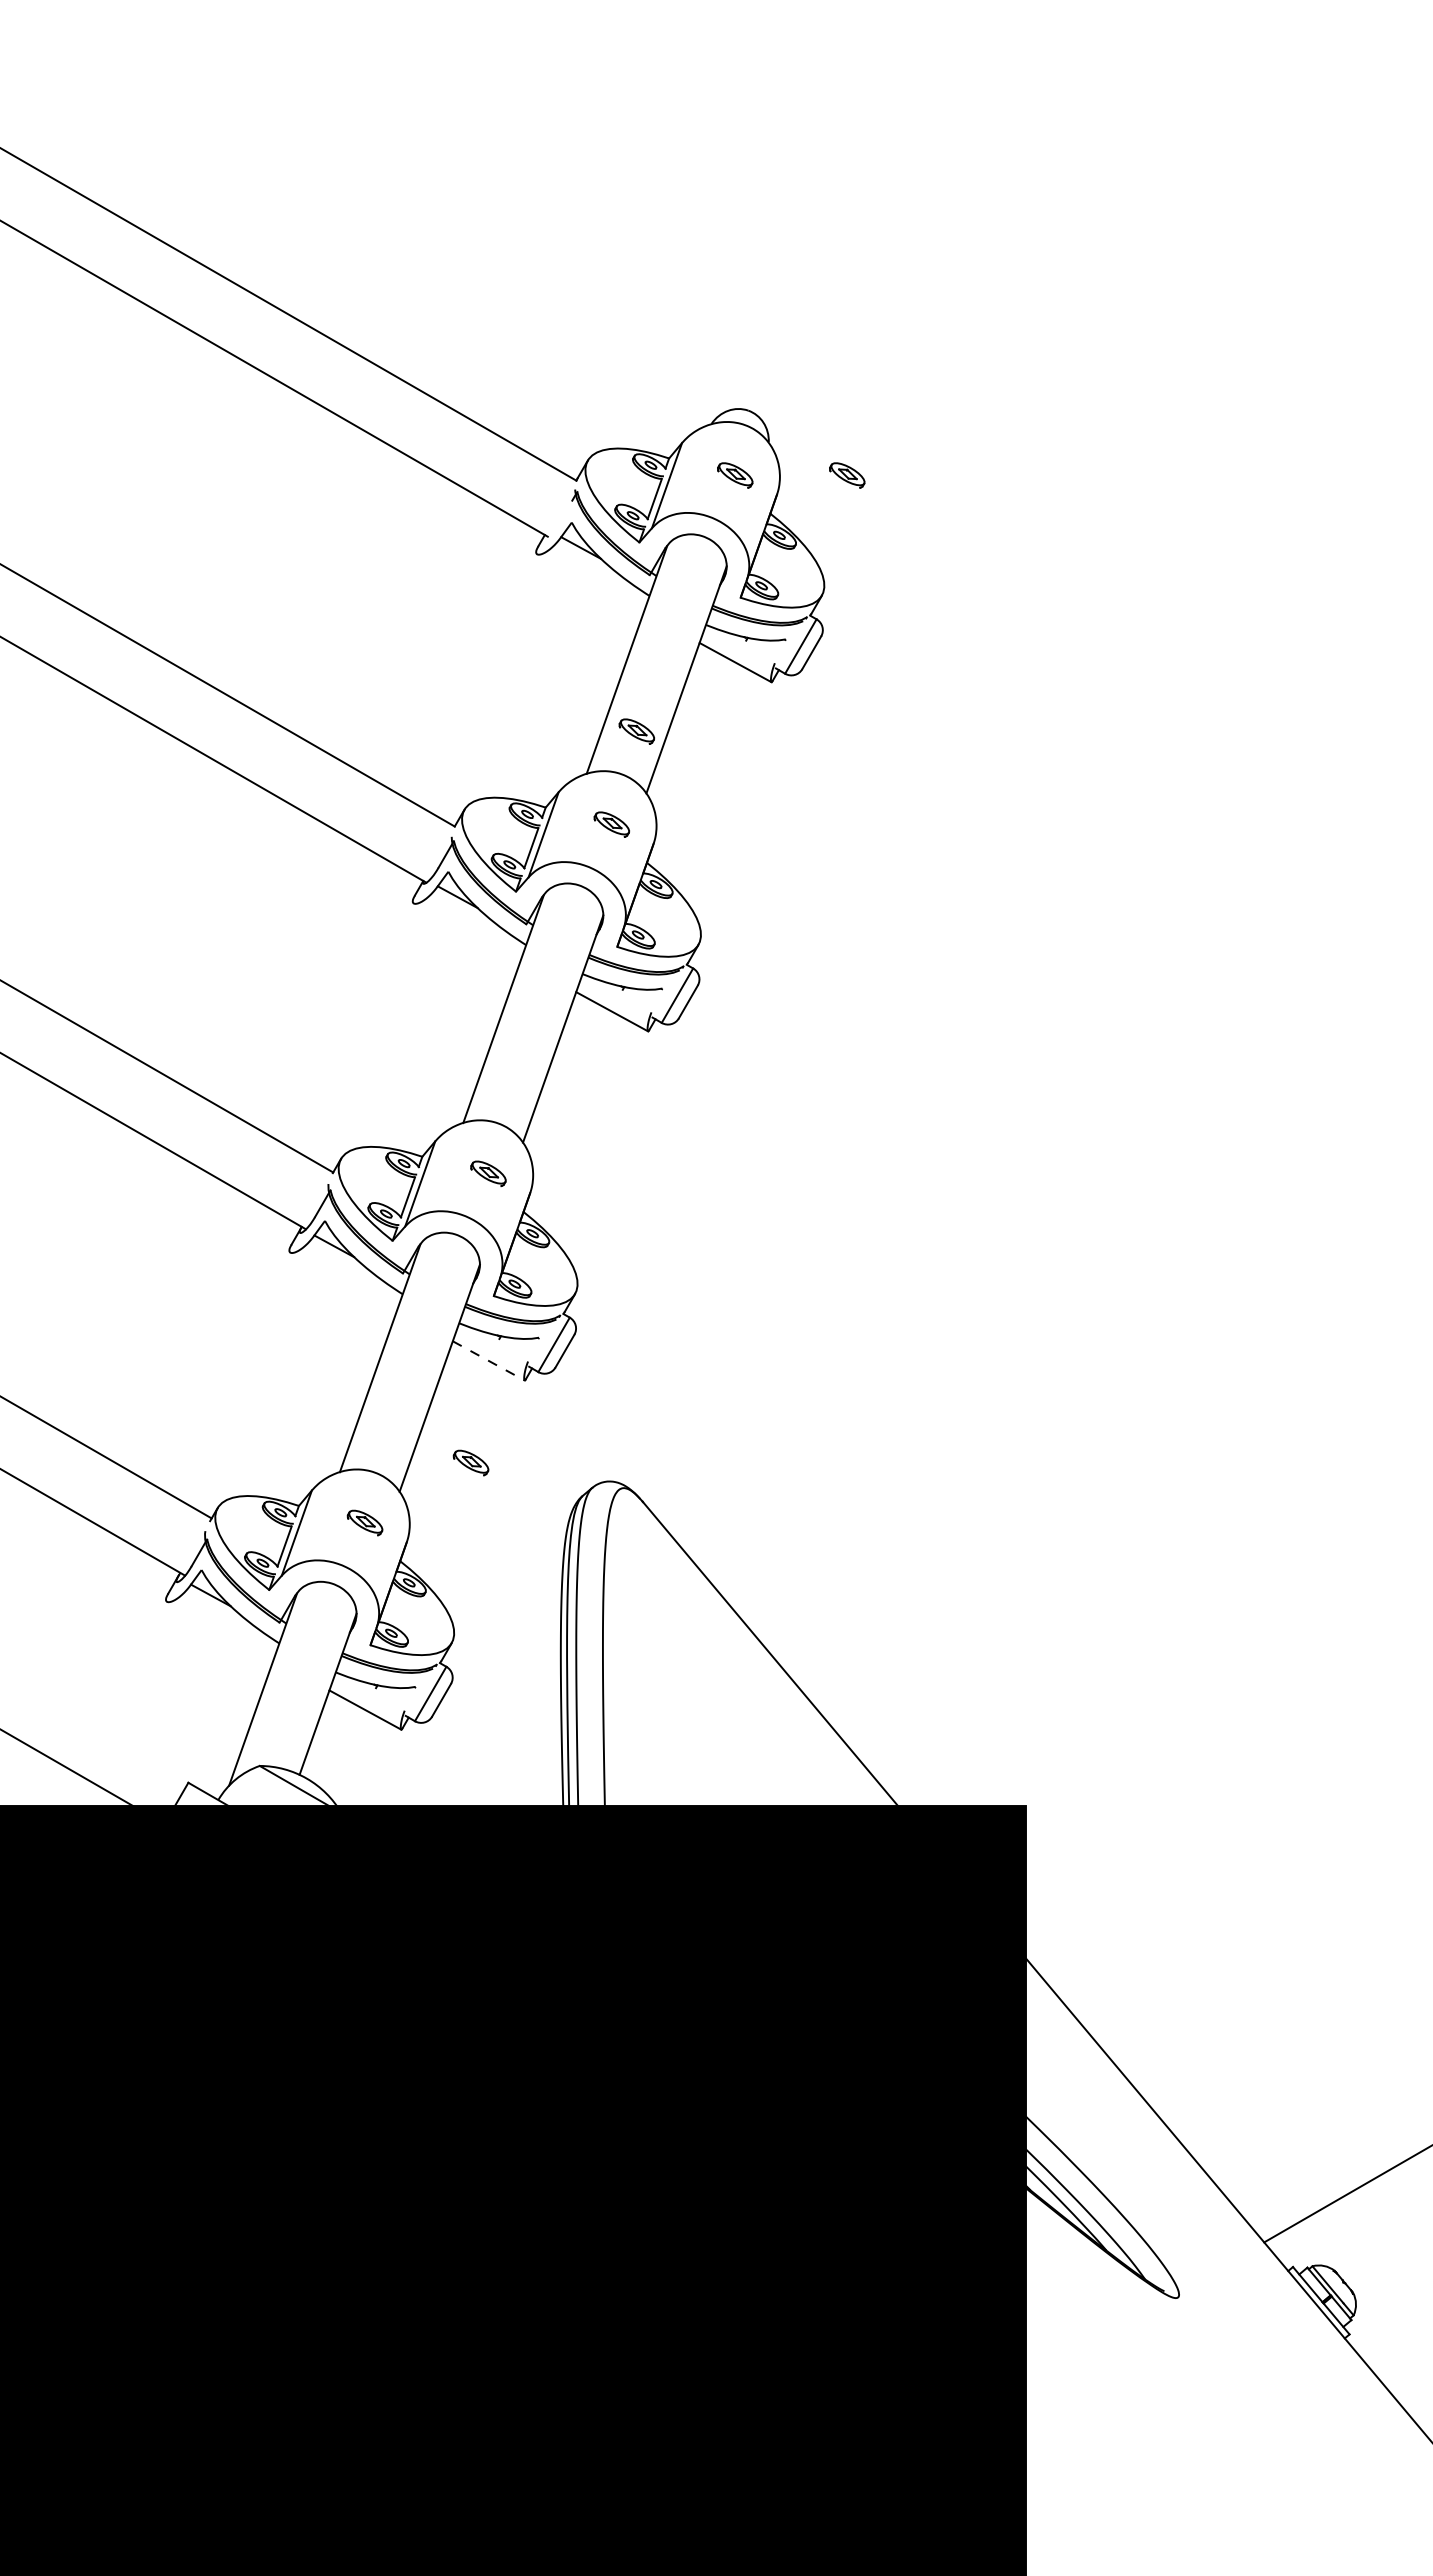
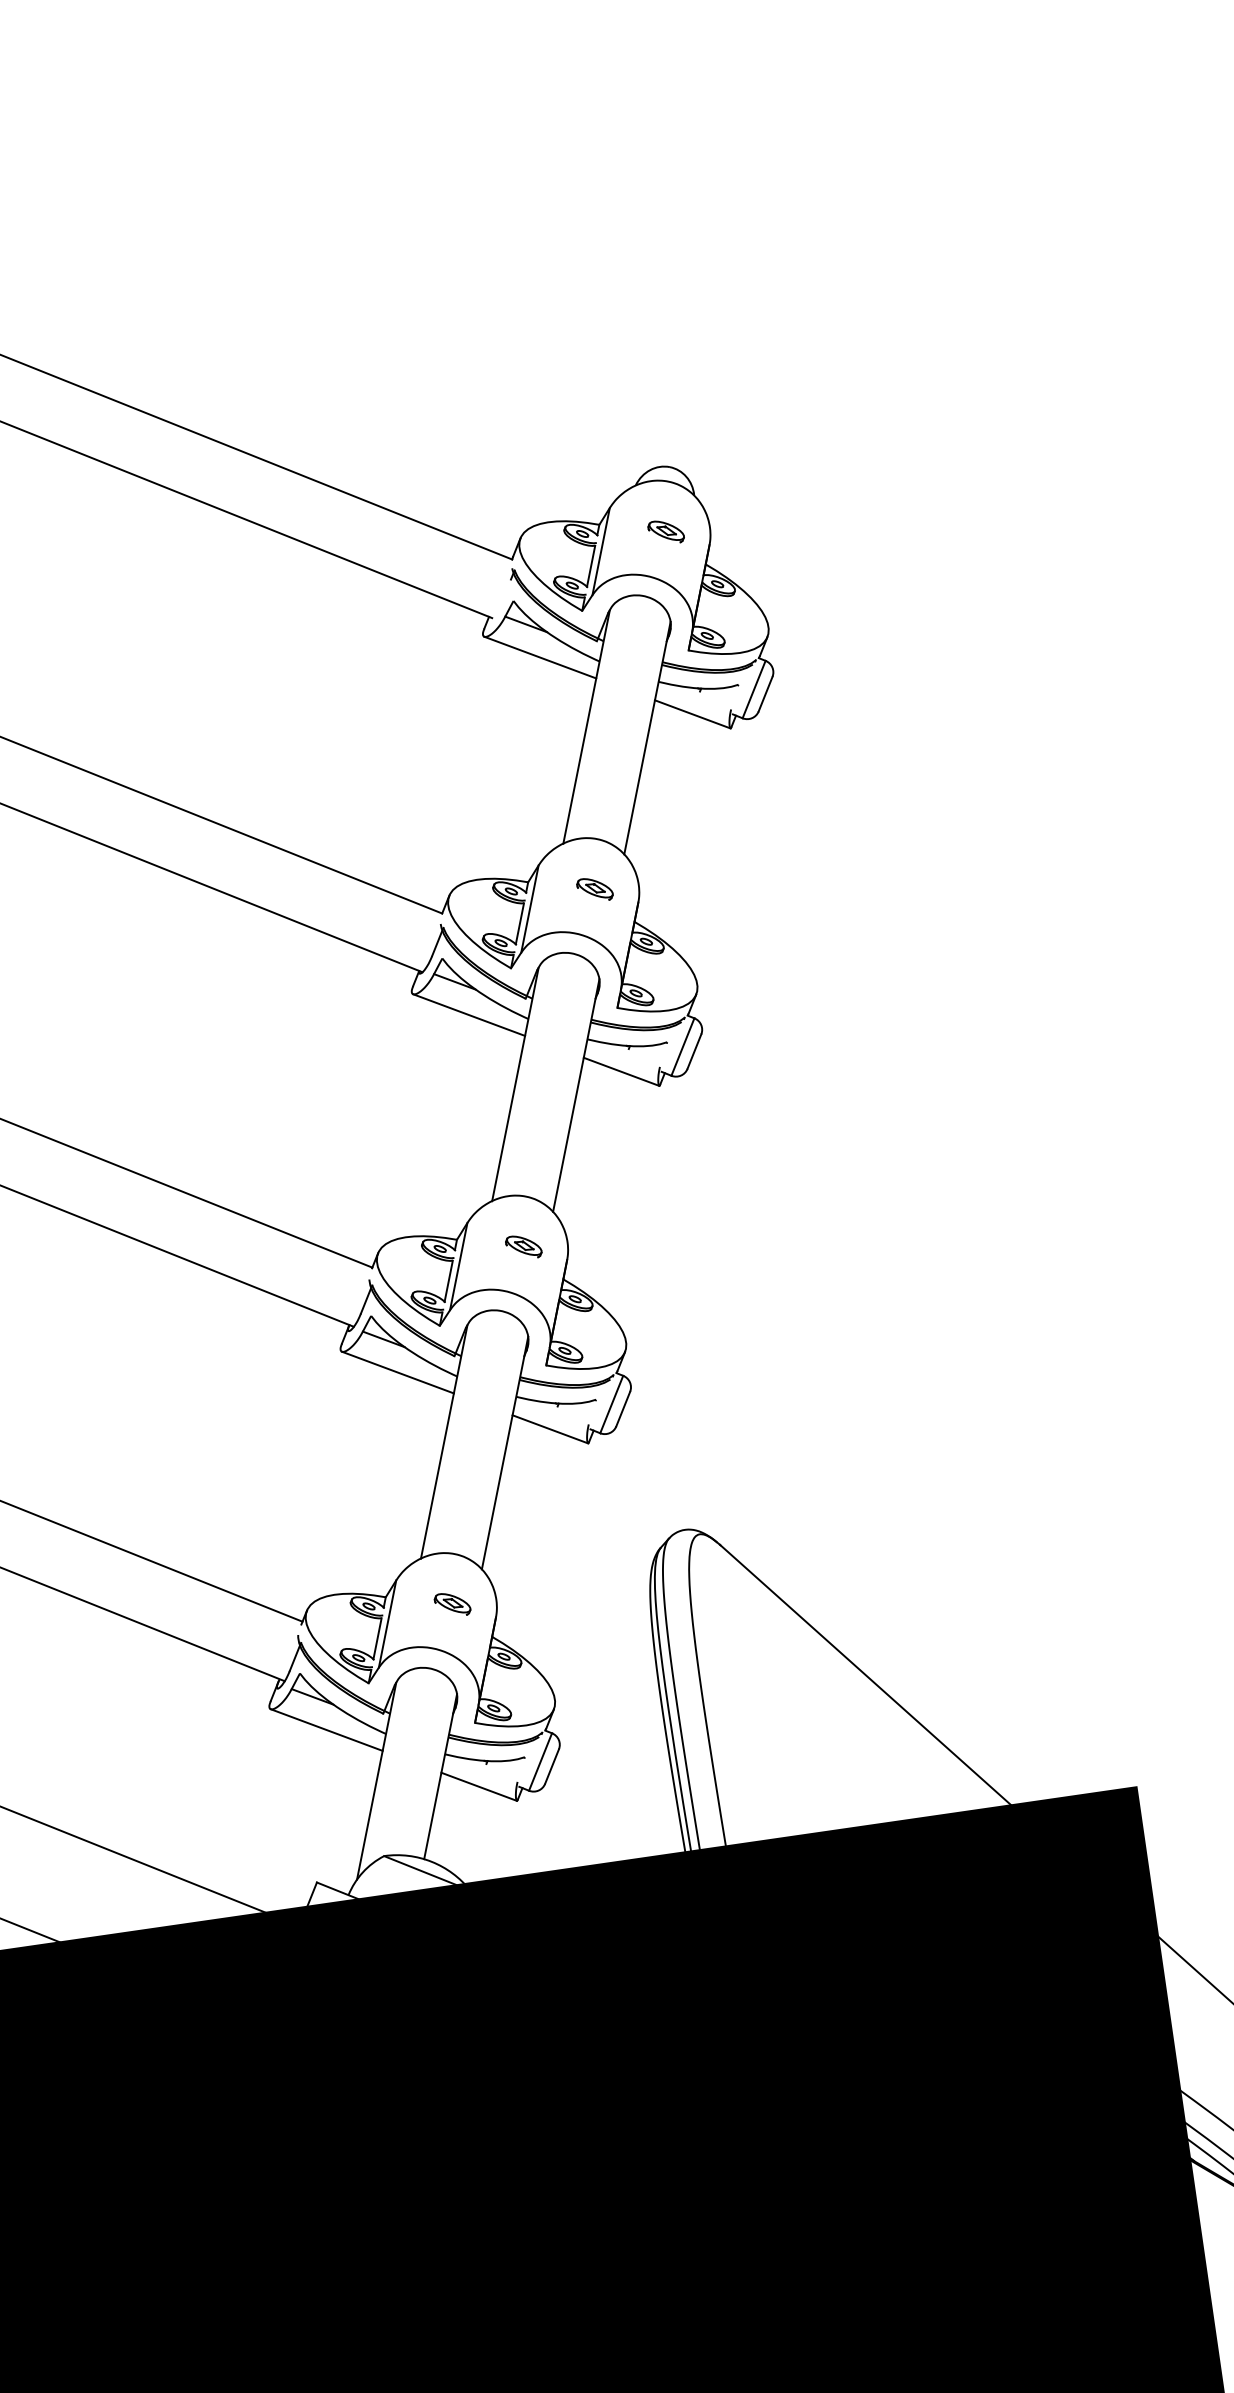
part: (847, 475) -> (775, 516), removed
line: (590, 583) -> (540, 657), added
part: (636, 731) -> (605, 795), removed
line: (466, 932) -> (468, 1015), added
line: (343, 1281) -> (397, 1372), added
line: (488, 1360) -> (550, 1428), dashed -> solid
part: (470, 1462) -> (546, 1530), removed
line: (220, 1630) -> (326, 1729), added

